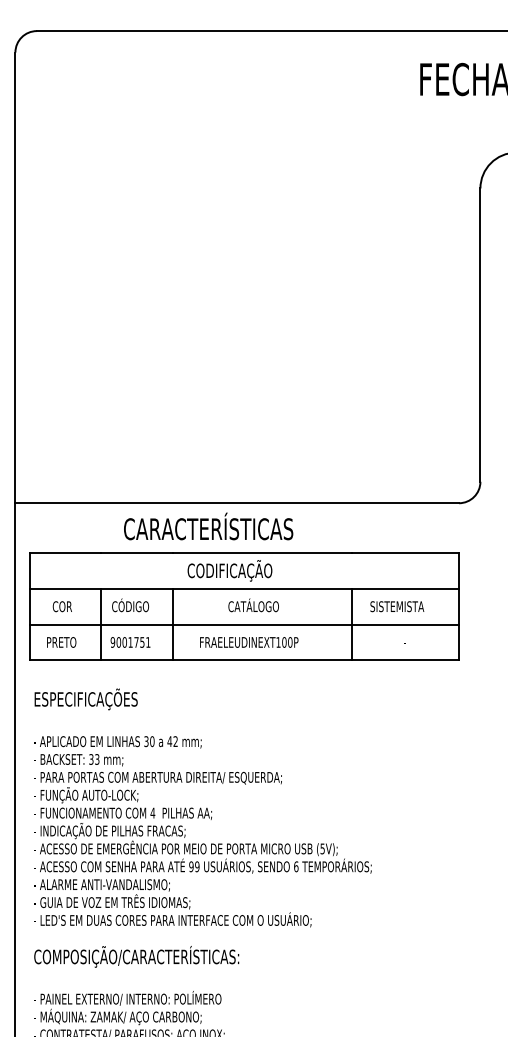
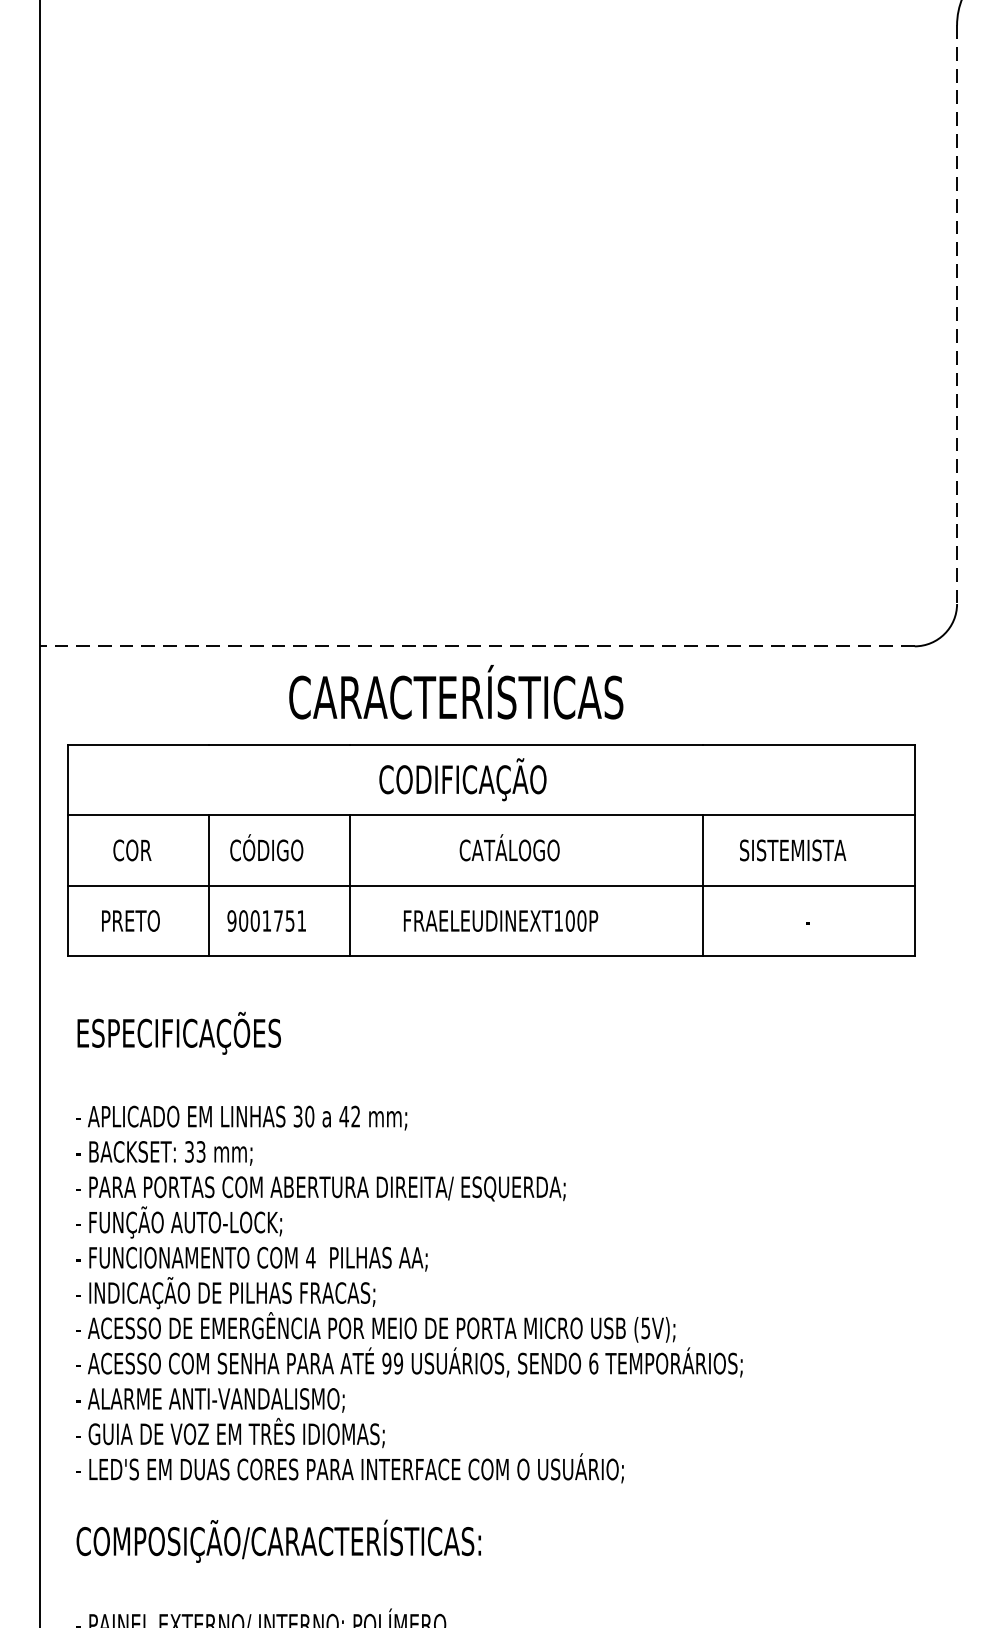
line: (480, 335) -> (957, 315), solid -> dashed
line: (237, 503) -> (477, 646), solid -> dashed
text: (208, 526) -> (456, 692), moved

